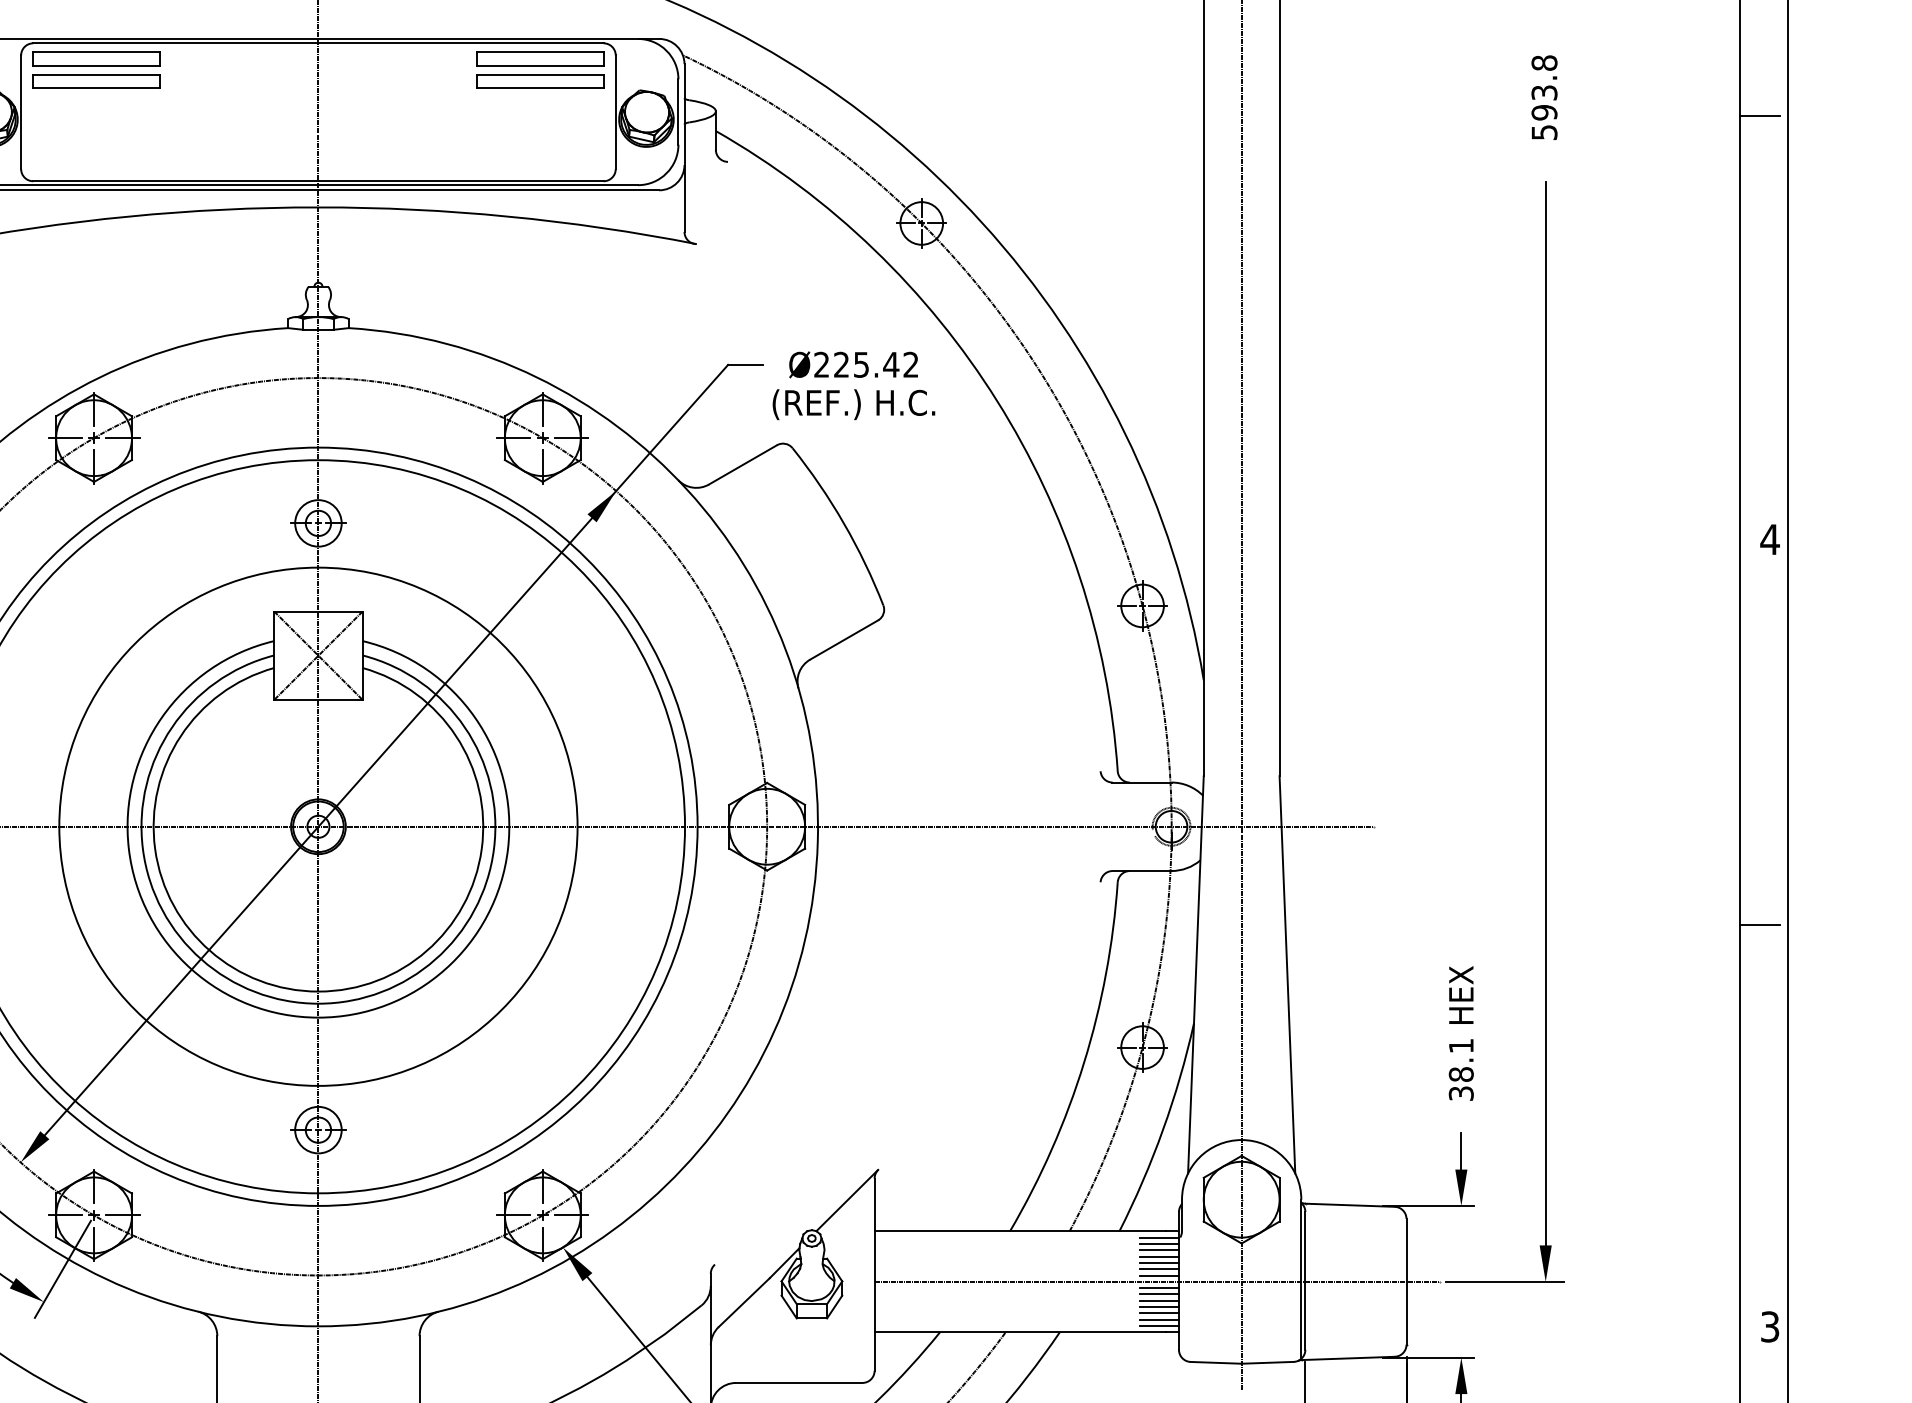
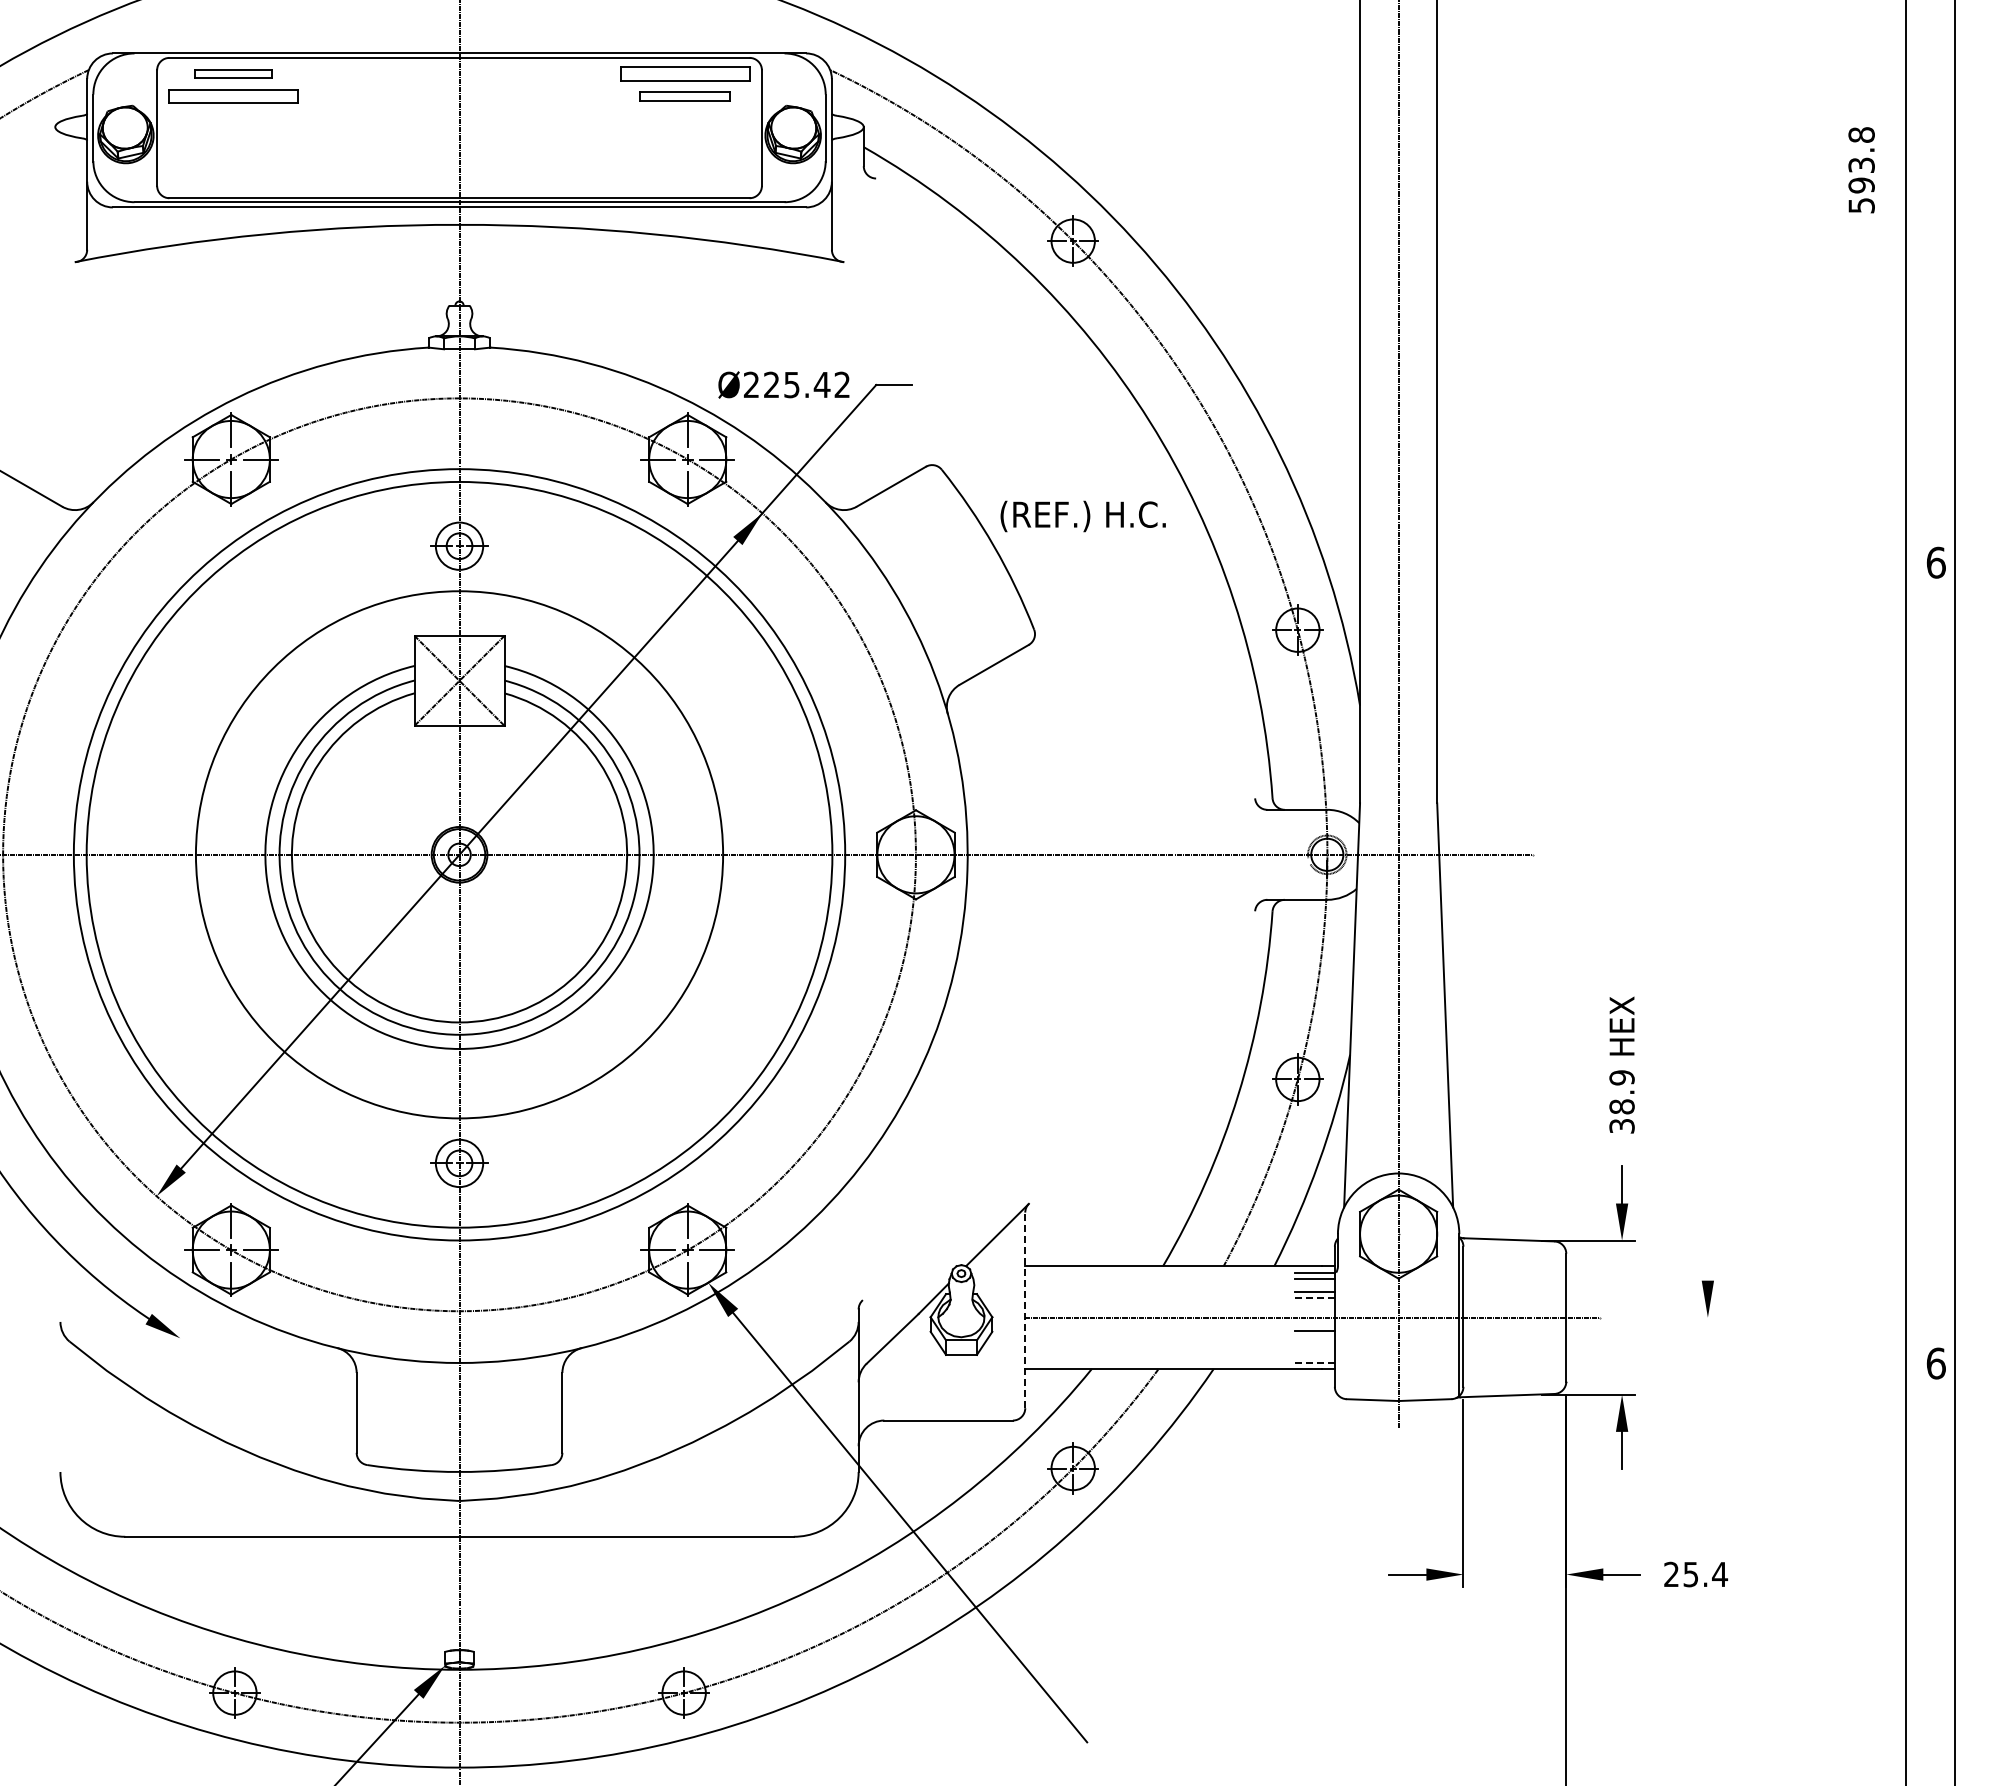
part: (96, 58) -> (233, 73), size x0.6
part: (540, 81) -> (685, 96), size x0.7
text: (1544, 97) -> (1861, 170), moved
line: (1759, 115) -> (1925, 131), removed
text: (853, 364) -> (783, 384), moved
text: (853, 404) -> (1082, 516), moved
text: (1770, 539) -> (1936, 562), 4 -> 6
line: (1545, 719) -> (1707, 745), removed
line: (1759, 924) -> (1925, 954), removed
text: (1460, 1045) -> (1621, 1077), 38.1 -> 38.9
line: (1158, 1250) -> (1314, 1285), removed
line: (1159, 1262) -> (1315, 1298), solid -> dashed
line: (62, 1268) -> (199, 1304), removed
line: (1158, 1268) -> (1314, 1304), removed
line: (874, 1274) -> (1025, 1310), solid -> dashed
line: (1158, 1275) -> (1314, 1311), removed
line: (1505, 1281) -> (1666, 1317), removed
line: (1158, 1288) -> (1314, 1324), removed
line: (1158, 1300) -> (1314, 1336), removed
line: (1158, 1307) -> (1314, 1343), removed
line: (1158, 1313) -> (1314, 1349), removed
line: (1158, 1319) -> (1314, 1356), removed
line: (1159, 1325) -> (1315, 1362), solid -> dashed
text: (1769, 1326) -> (1935, 1363), 3 -> 6

